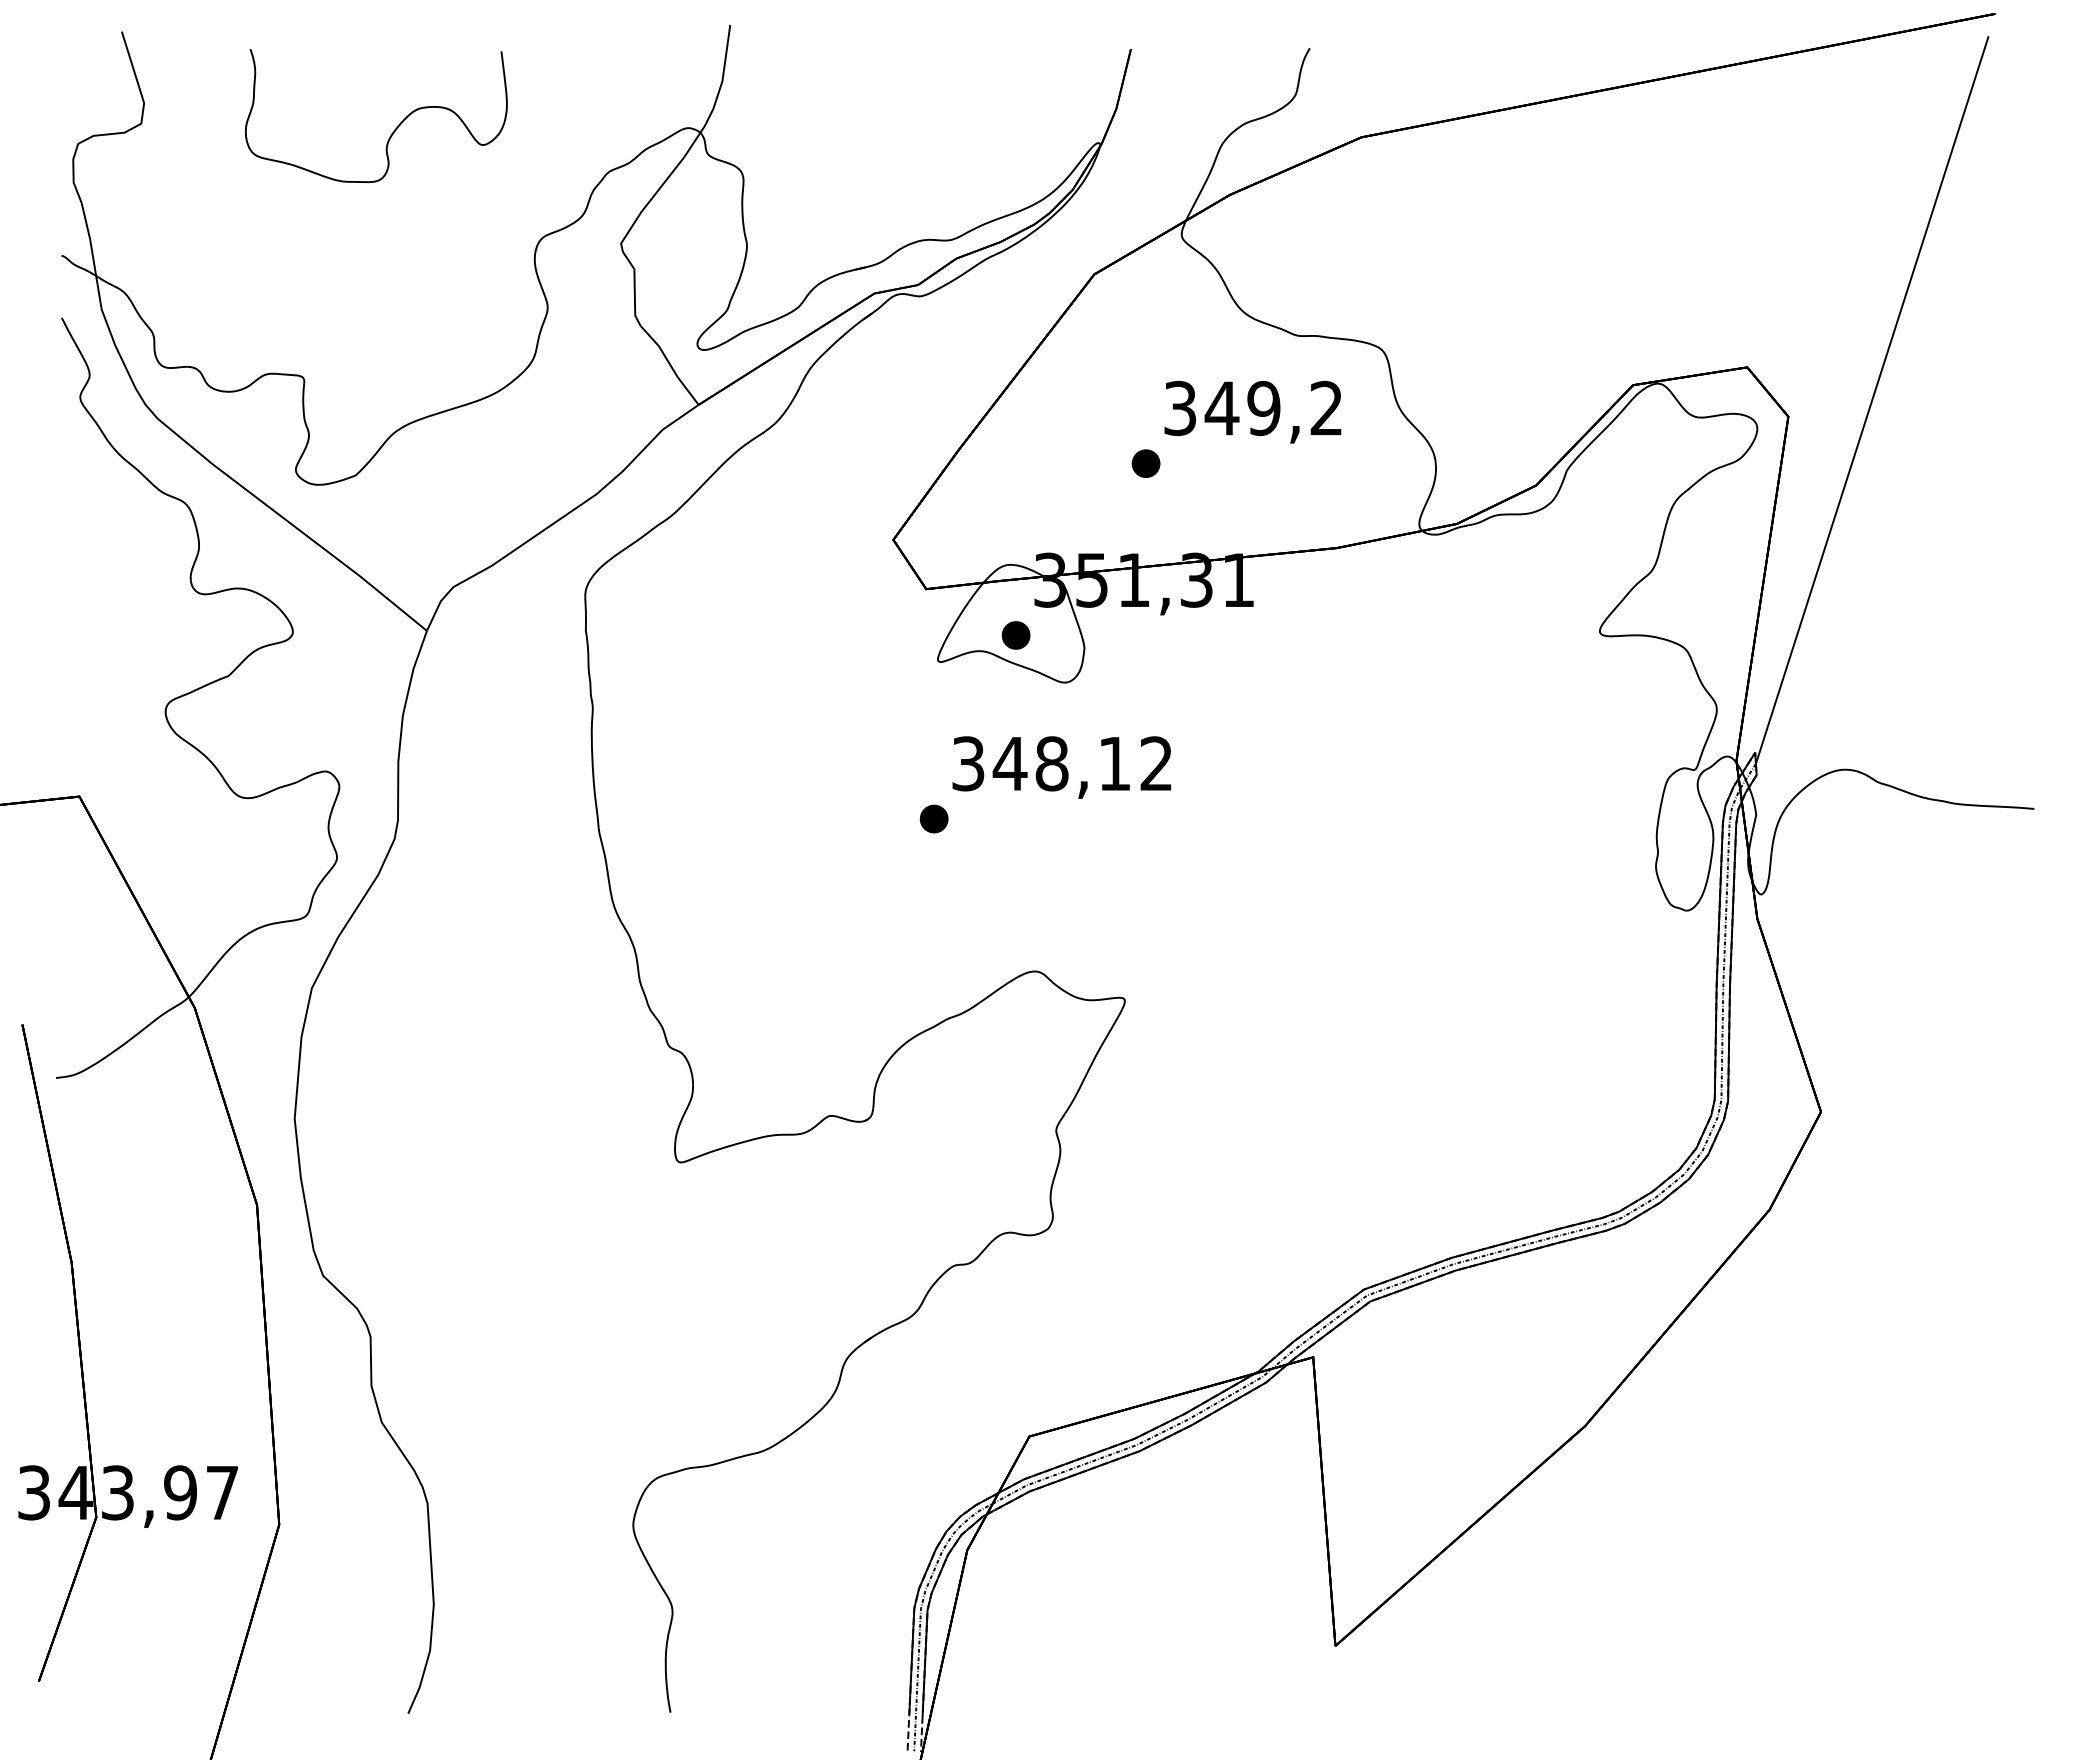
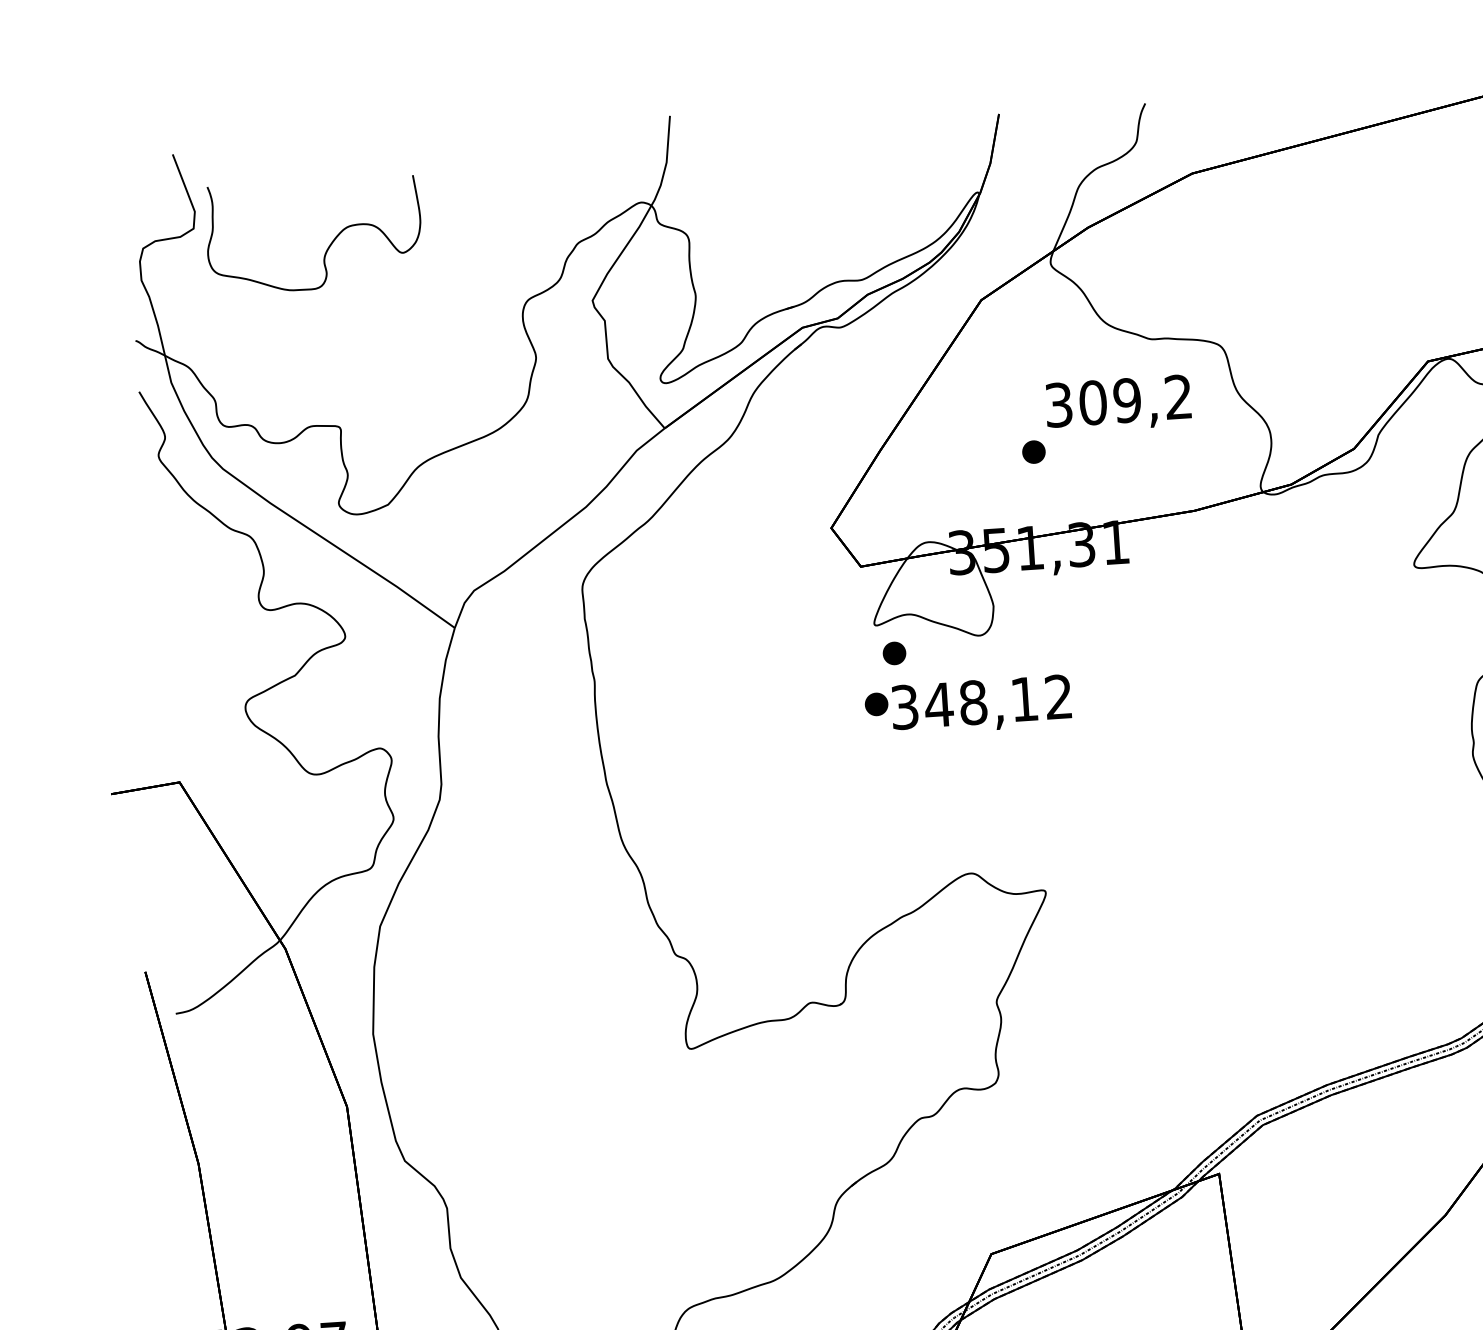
part: (393, 130) -> (328, 245), moved
text: (1221, 408) -> (1092, 402), 349,2 -> 309,2
part: (1015, 635) -> (894, 653), moved
part: (933, 818) -> (876, 703), moved

